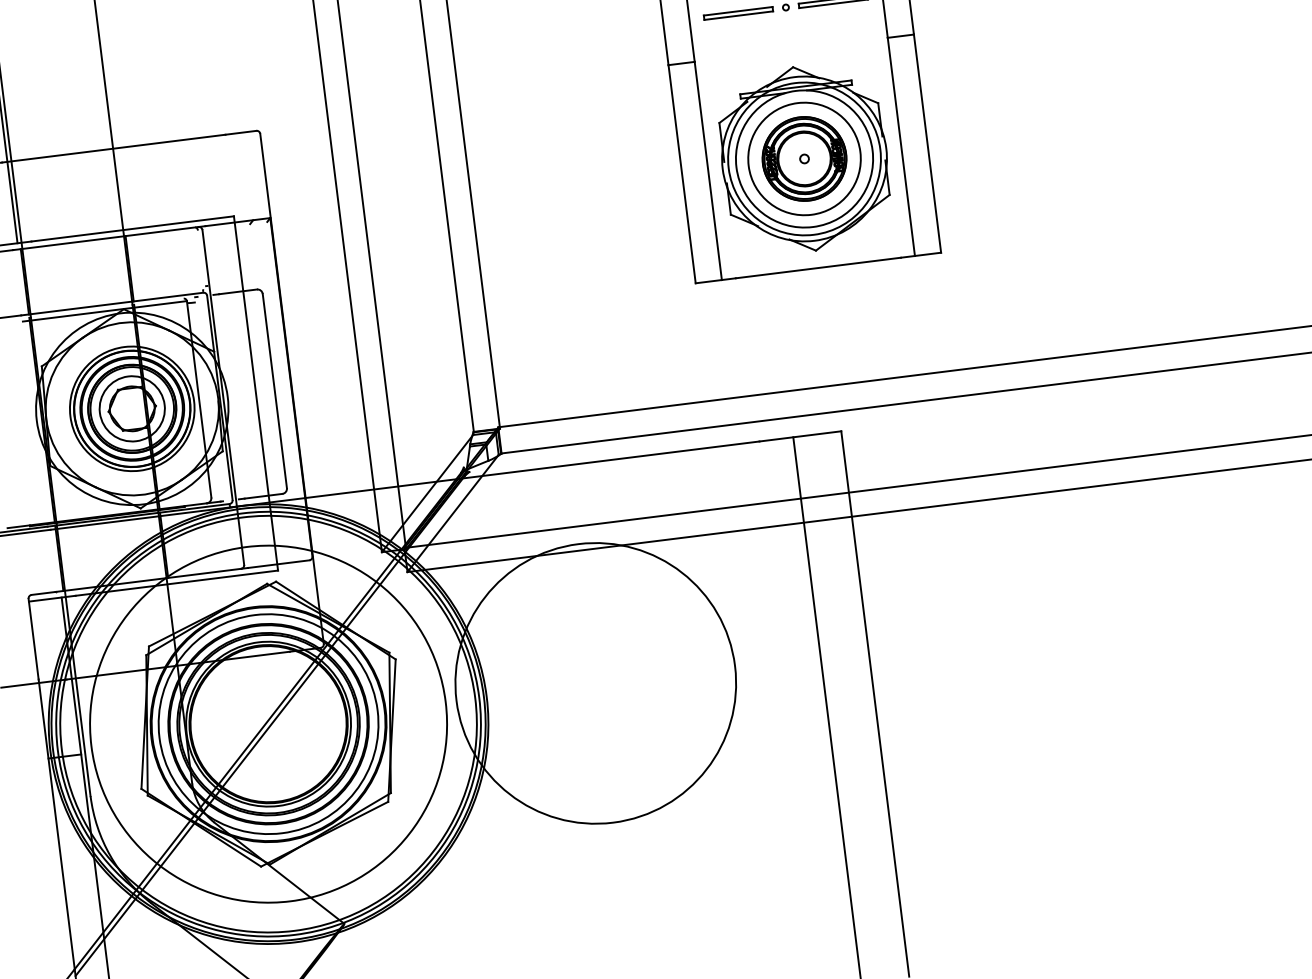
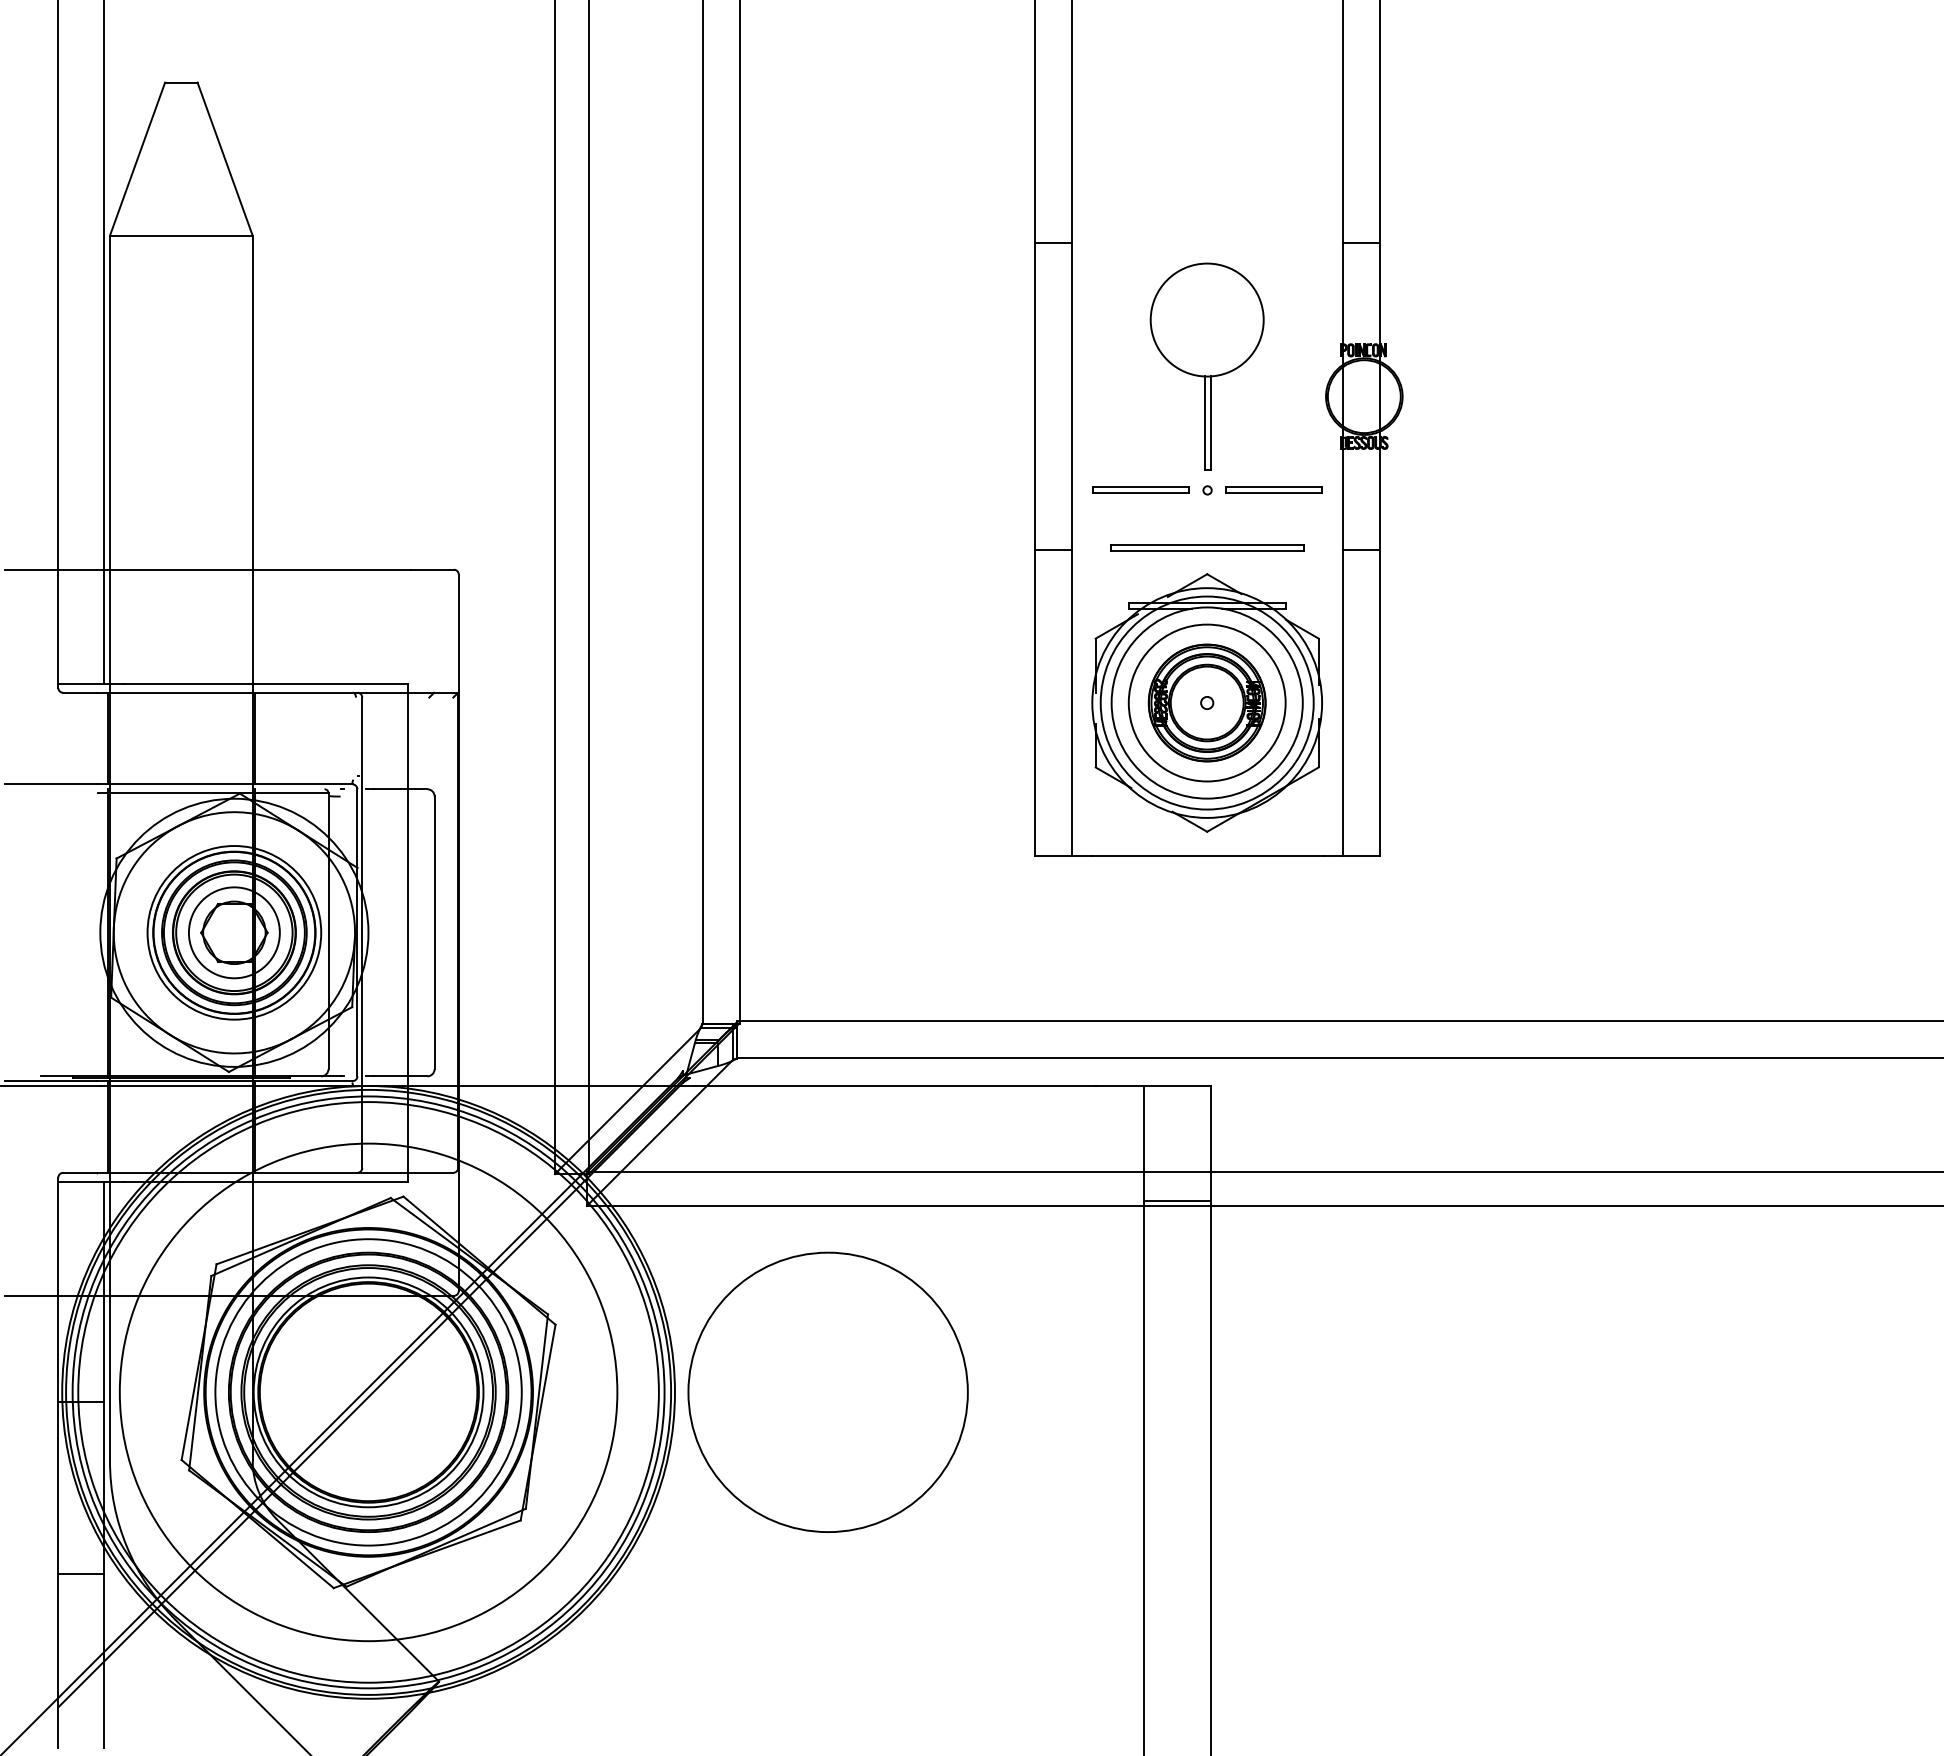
part: (790, 48) -> (1207, 547), added
line: (827, 515) -> (1177, 1200), added
circle: (595, 683) -> (827, 1392), size x0.71
line: (80, 879) -> (81, 1574), added

